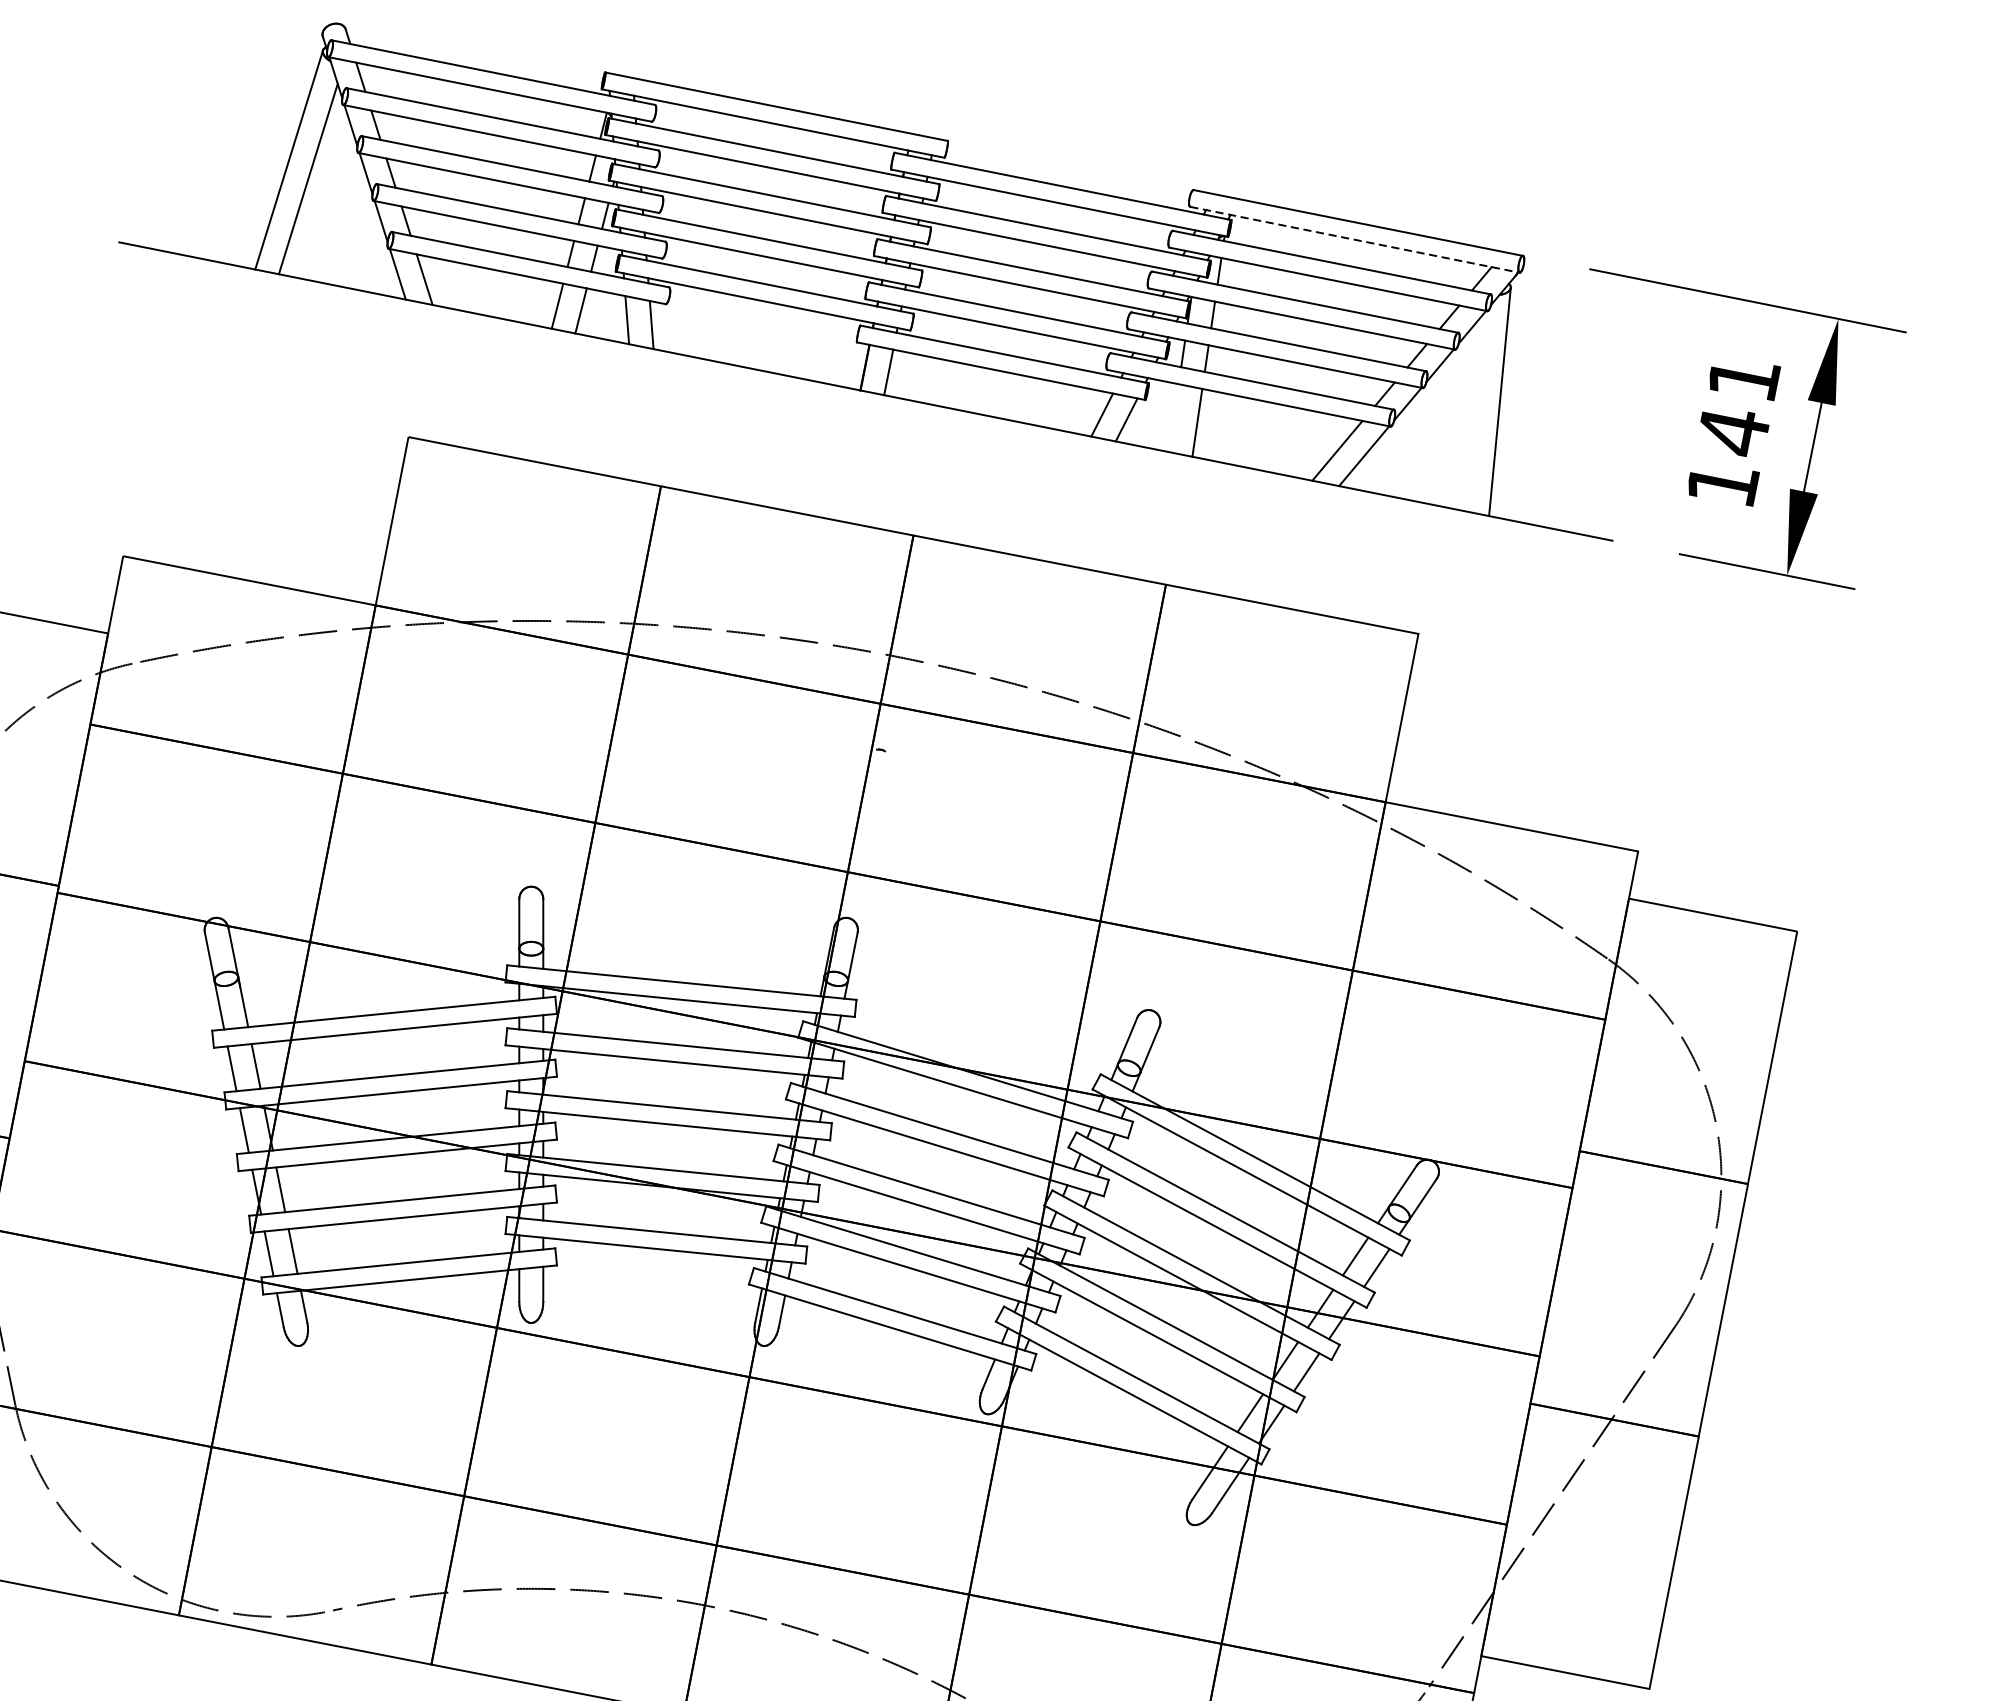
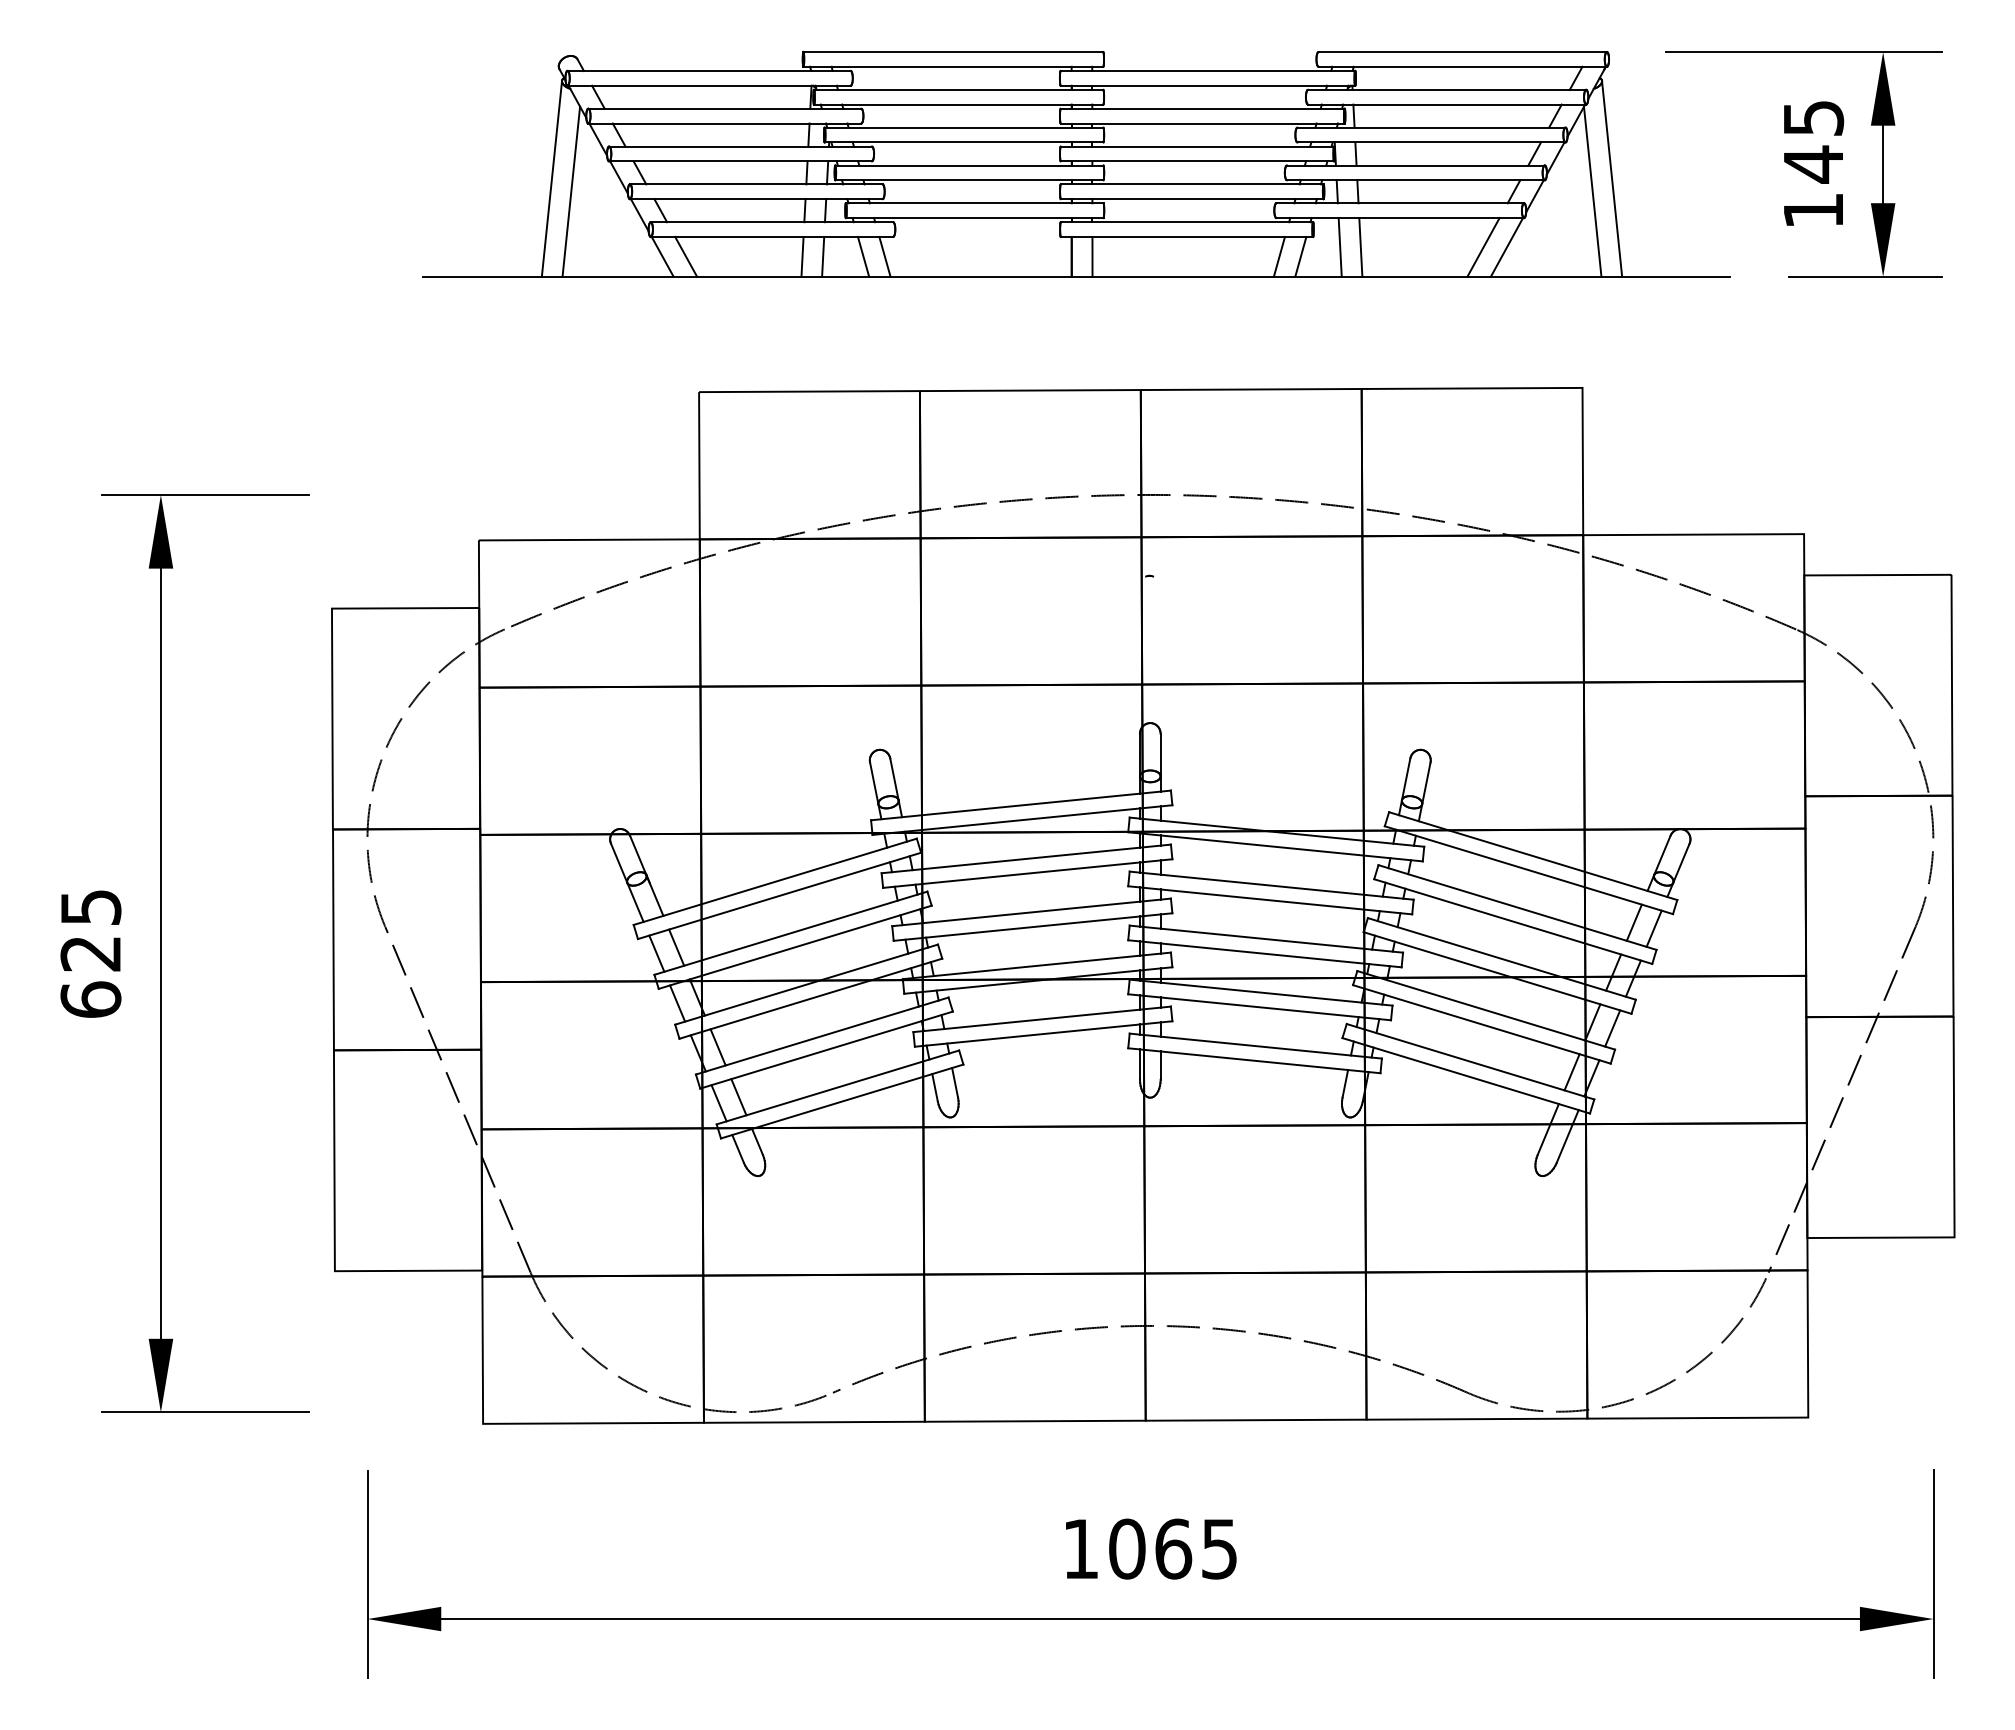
line: (1355, 239) -> (1463, 66), dashed -> solid
text: (1744, 379) -> (1814, 118), 141 -> 145
line: (1474, 411) -> (1592, 191), added
line: (1172, 418) -> (1339, 247), added

